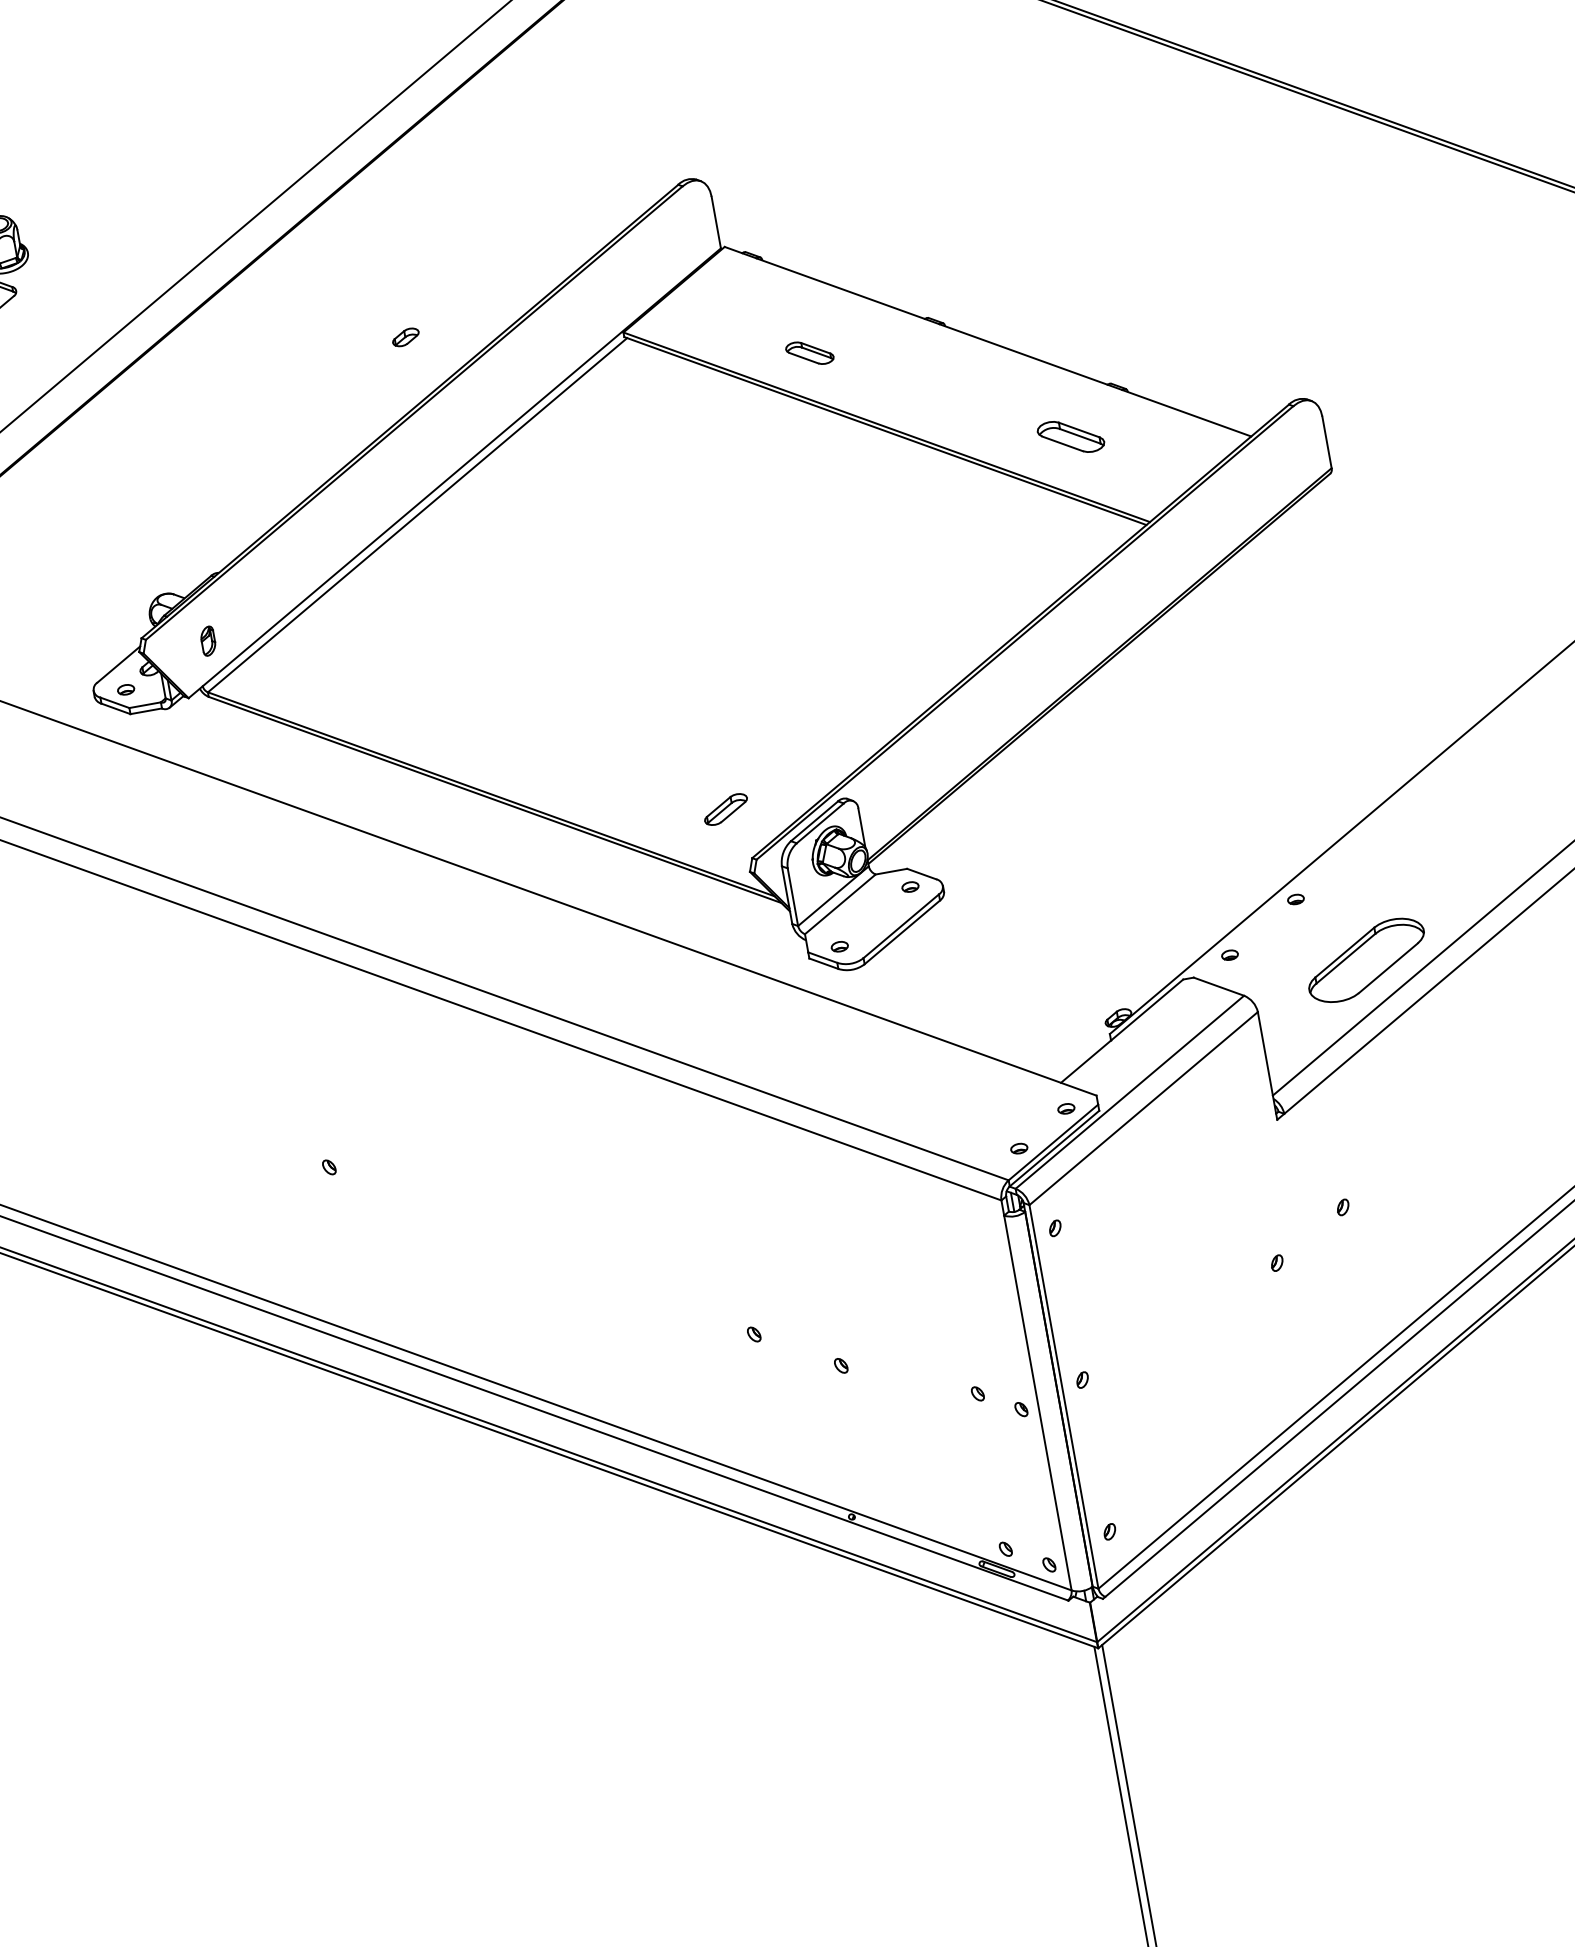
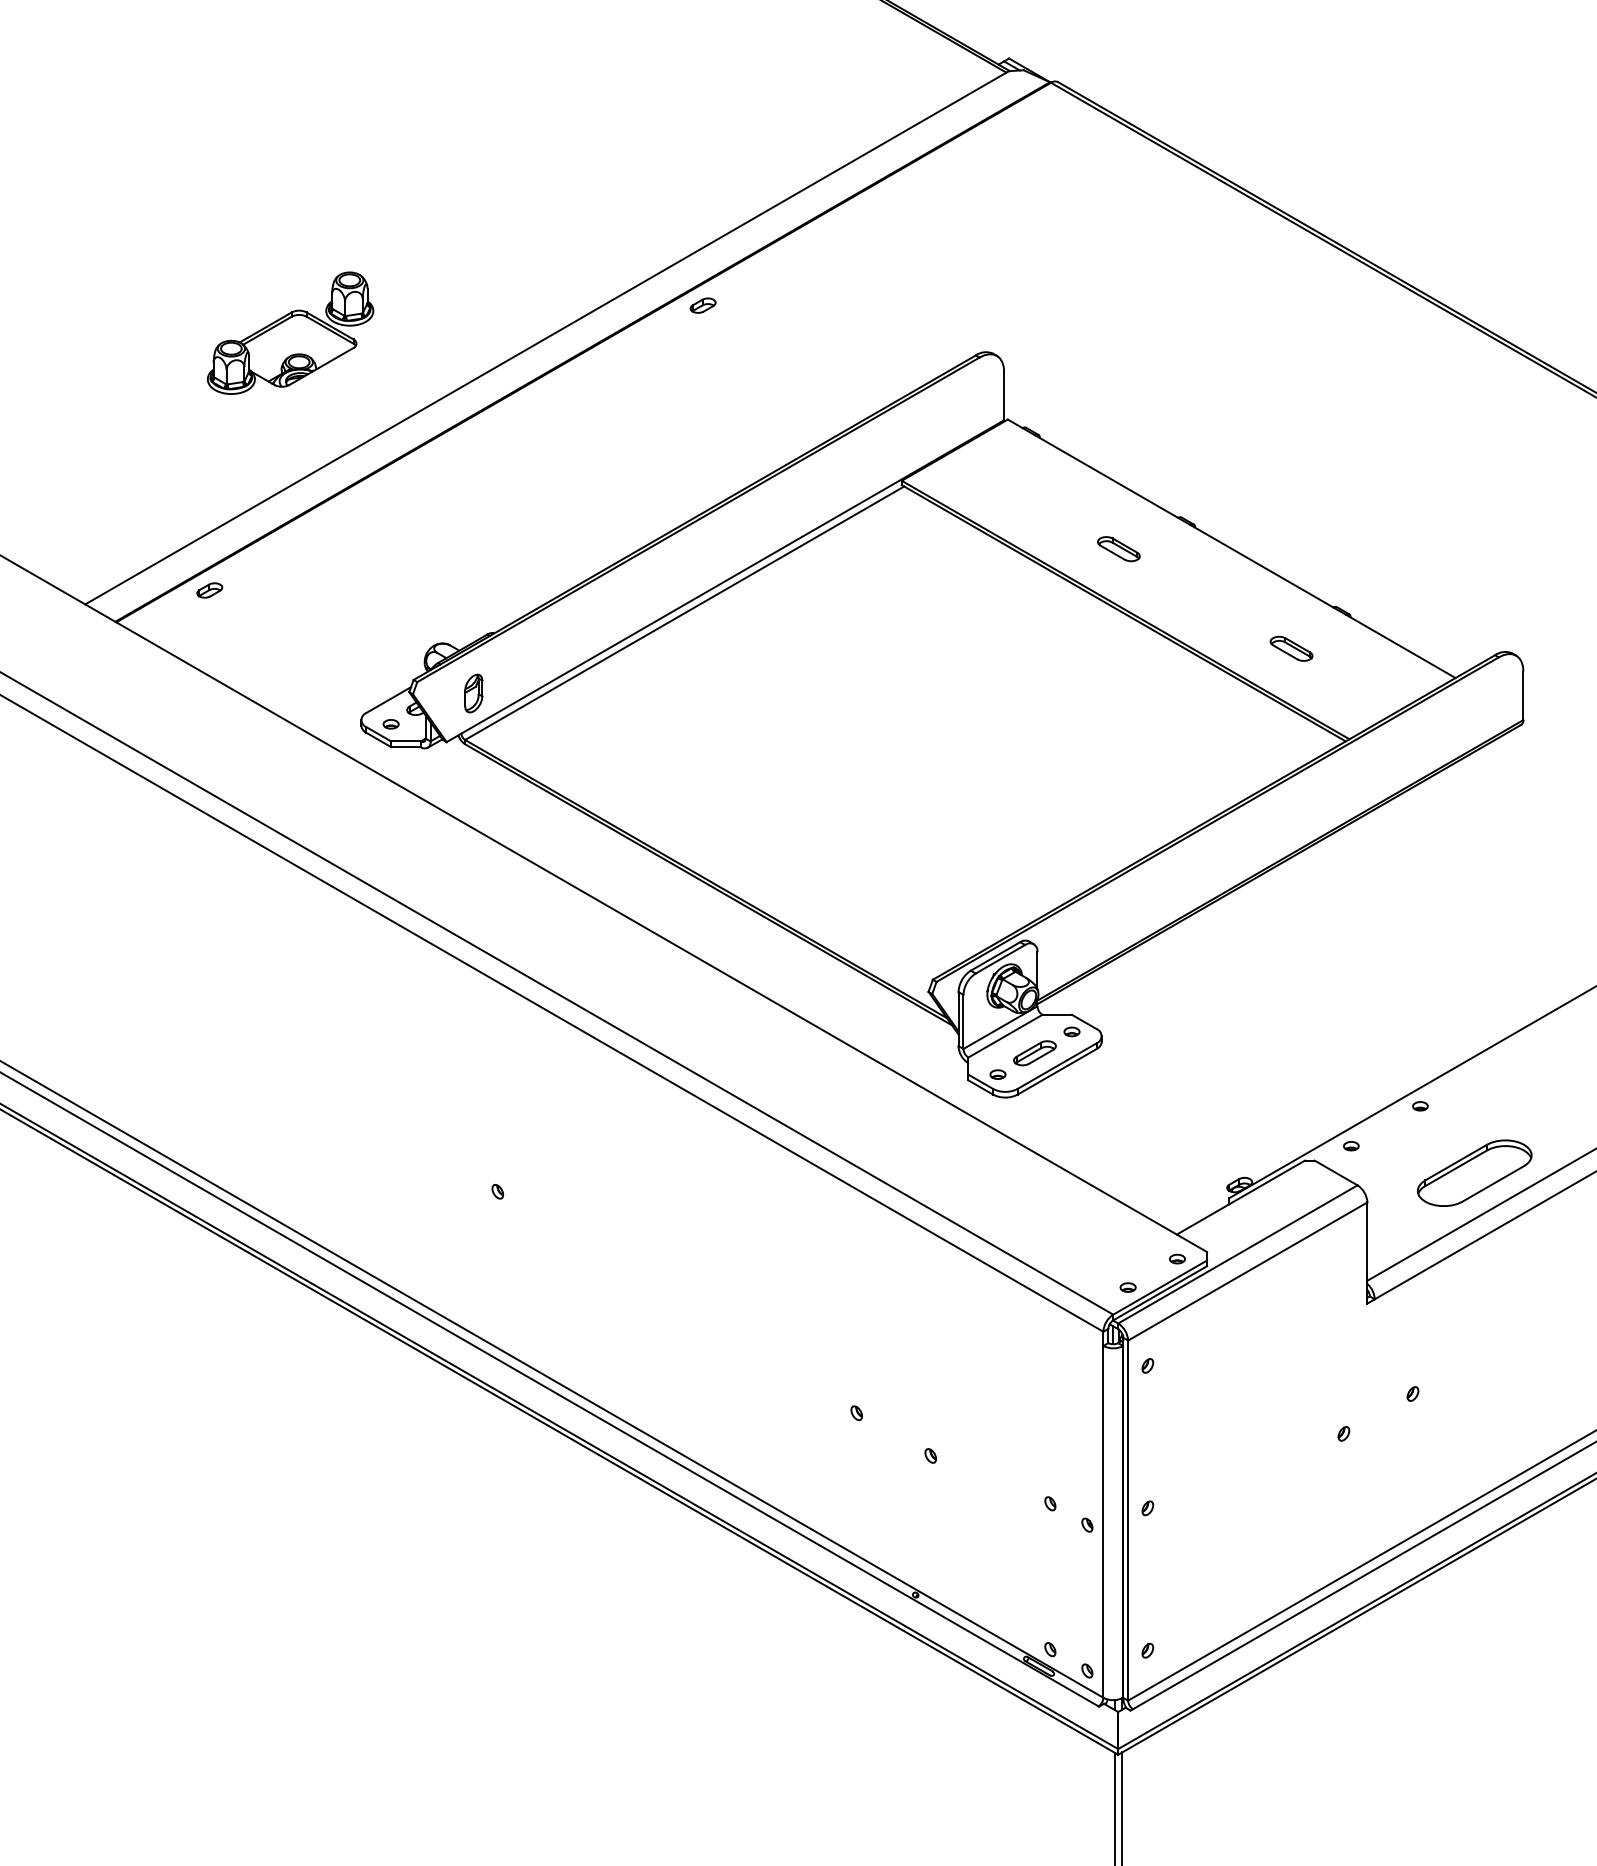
part: (405, 337) -> (702, 305), moved
part: (809, 353) -> (1118, 549), moved
part: (1070, 436) -> (1291, 648), size x0.71
part: (207, 641) -> (473, 693), size x1.43
part: (725, 809) -> (1034, 1053), moved

